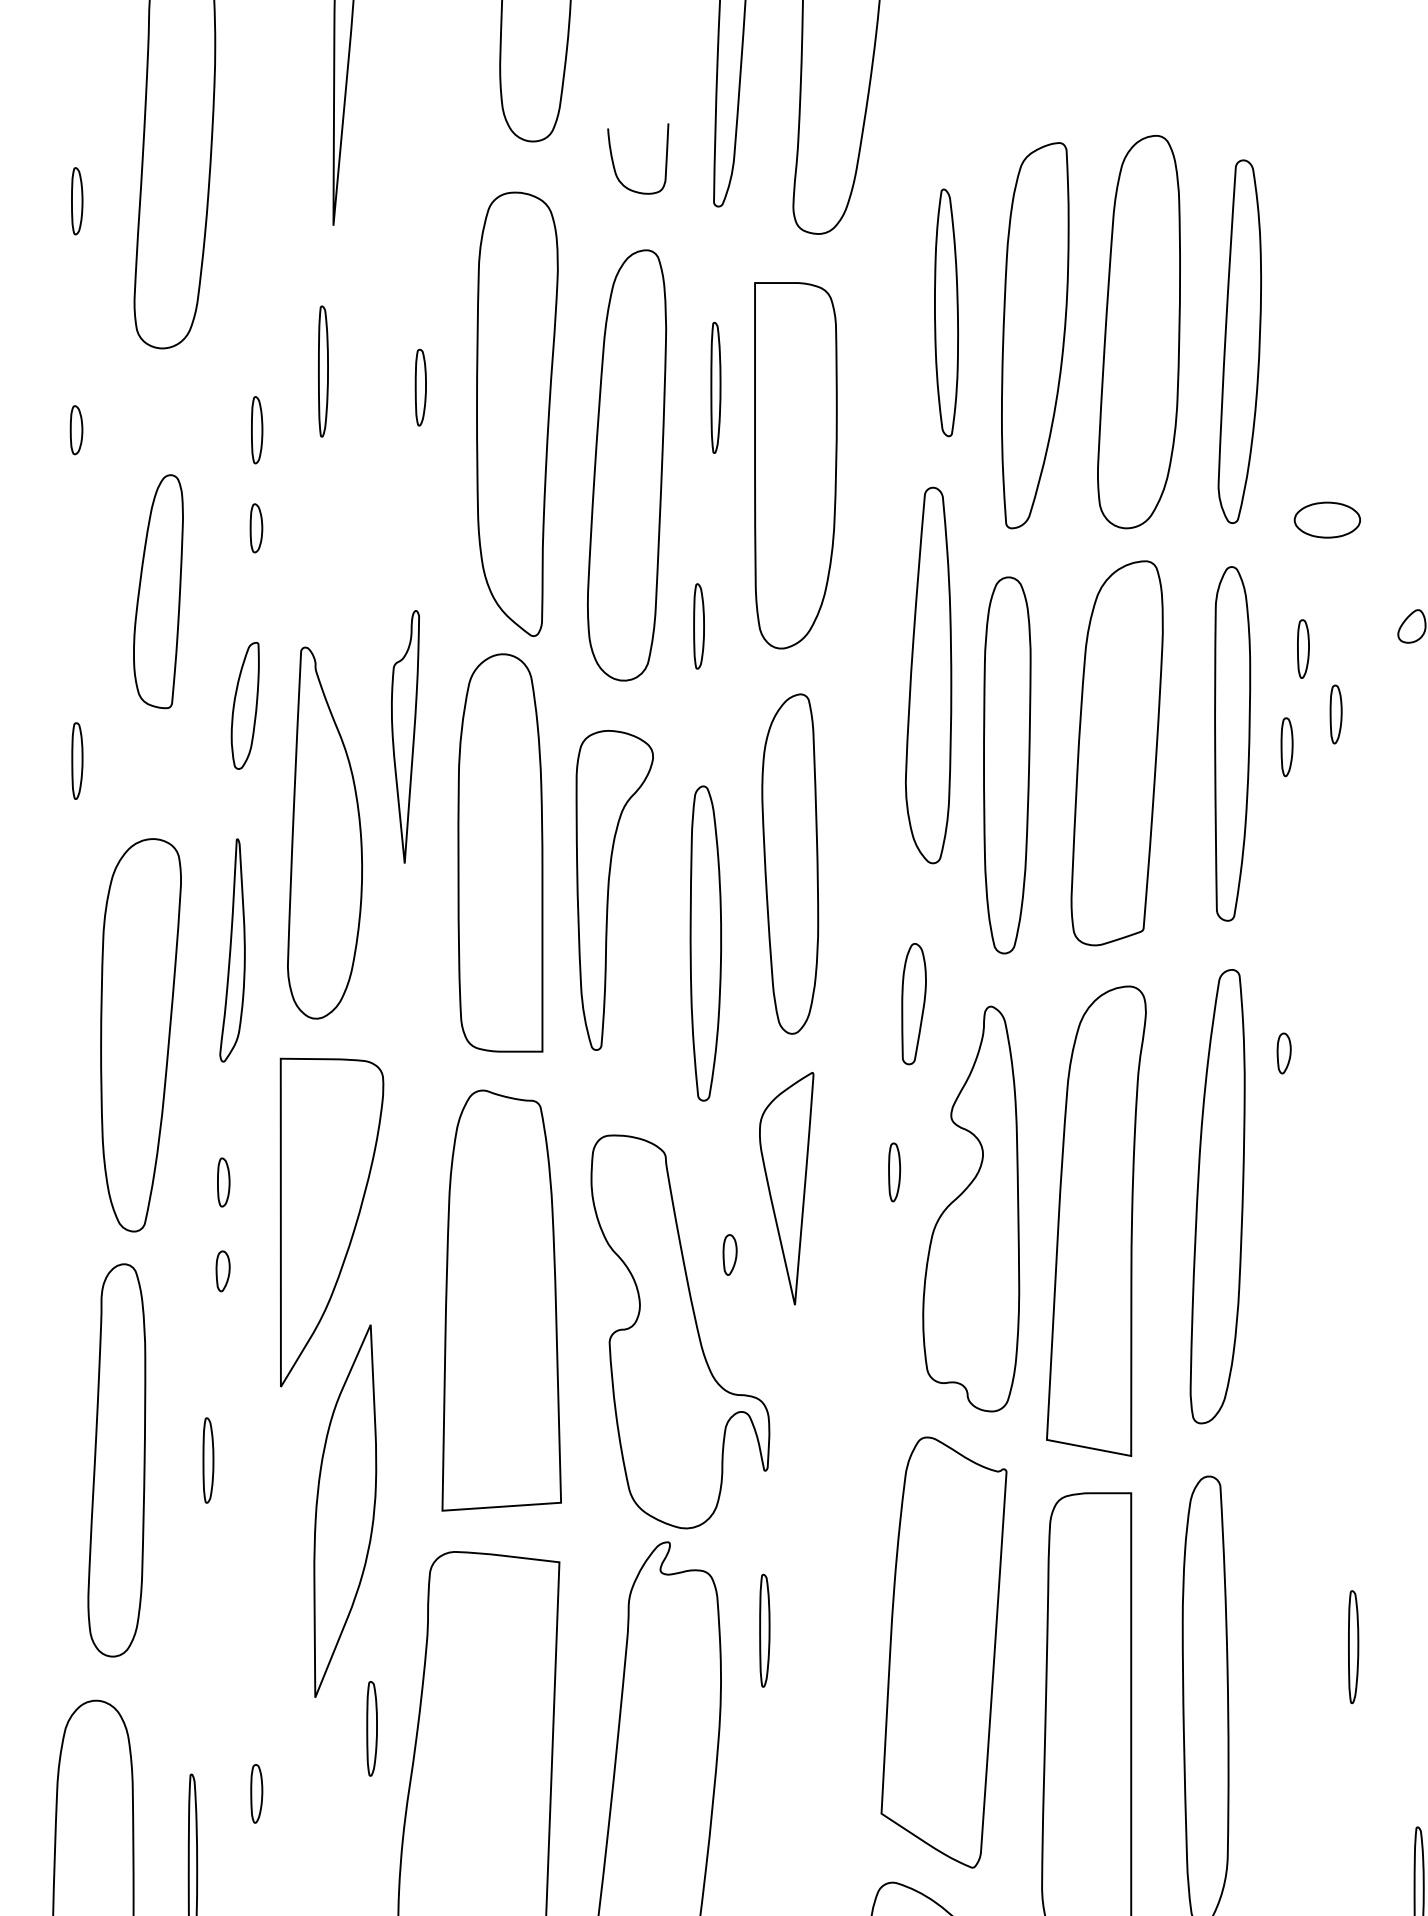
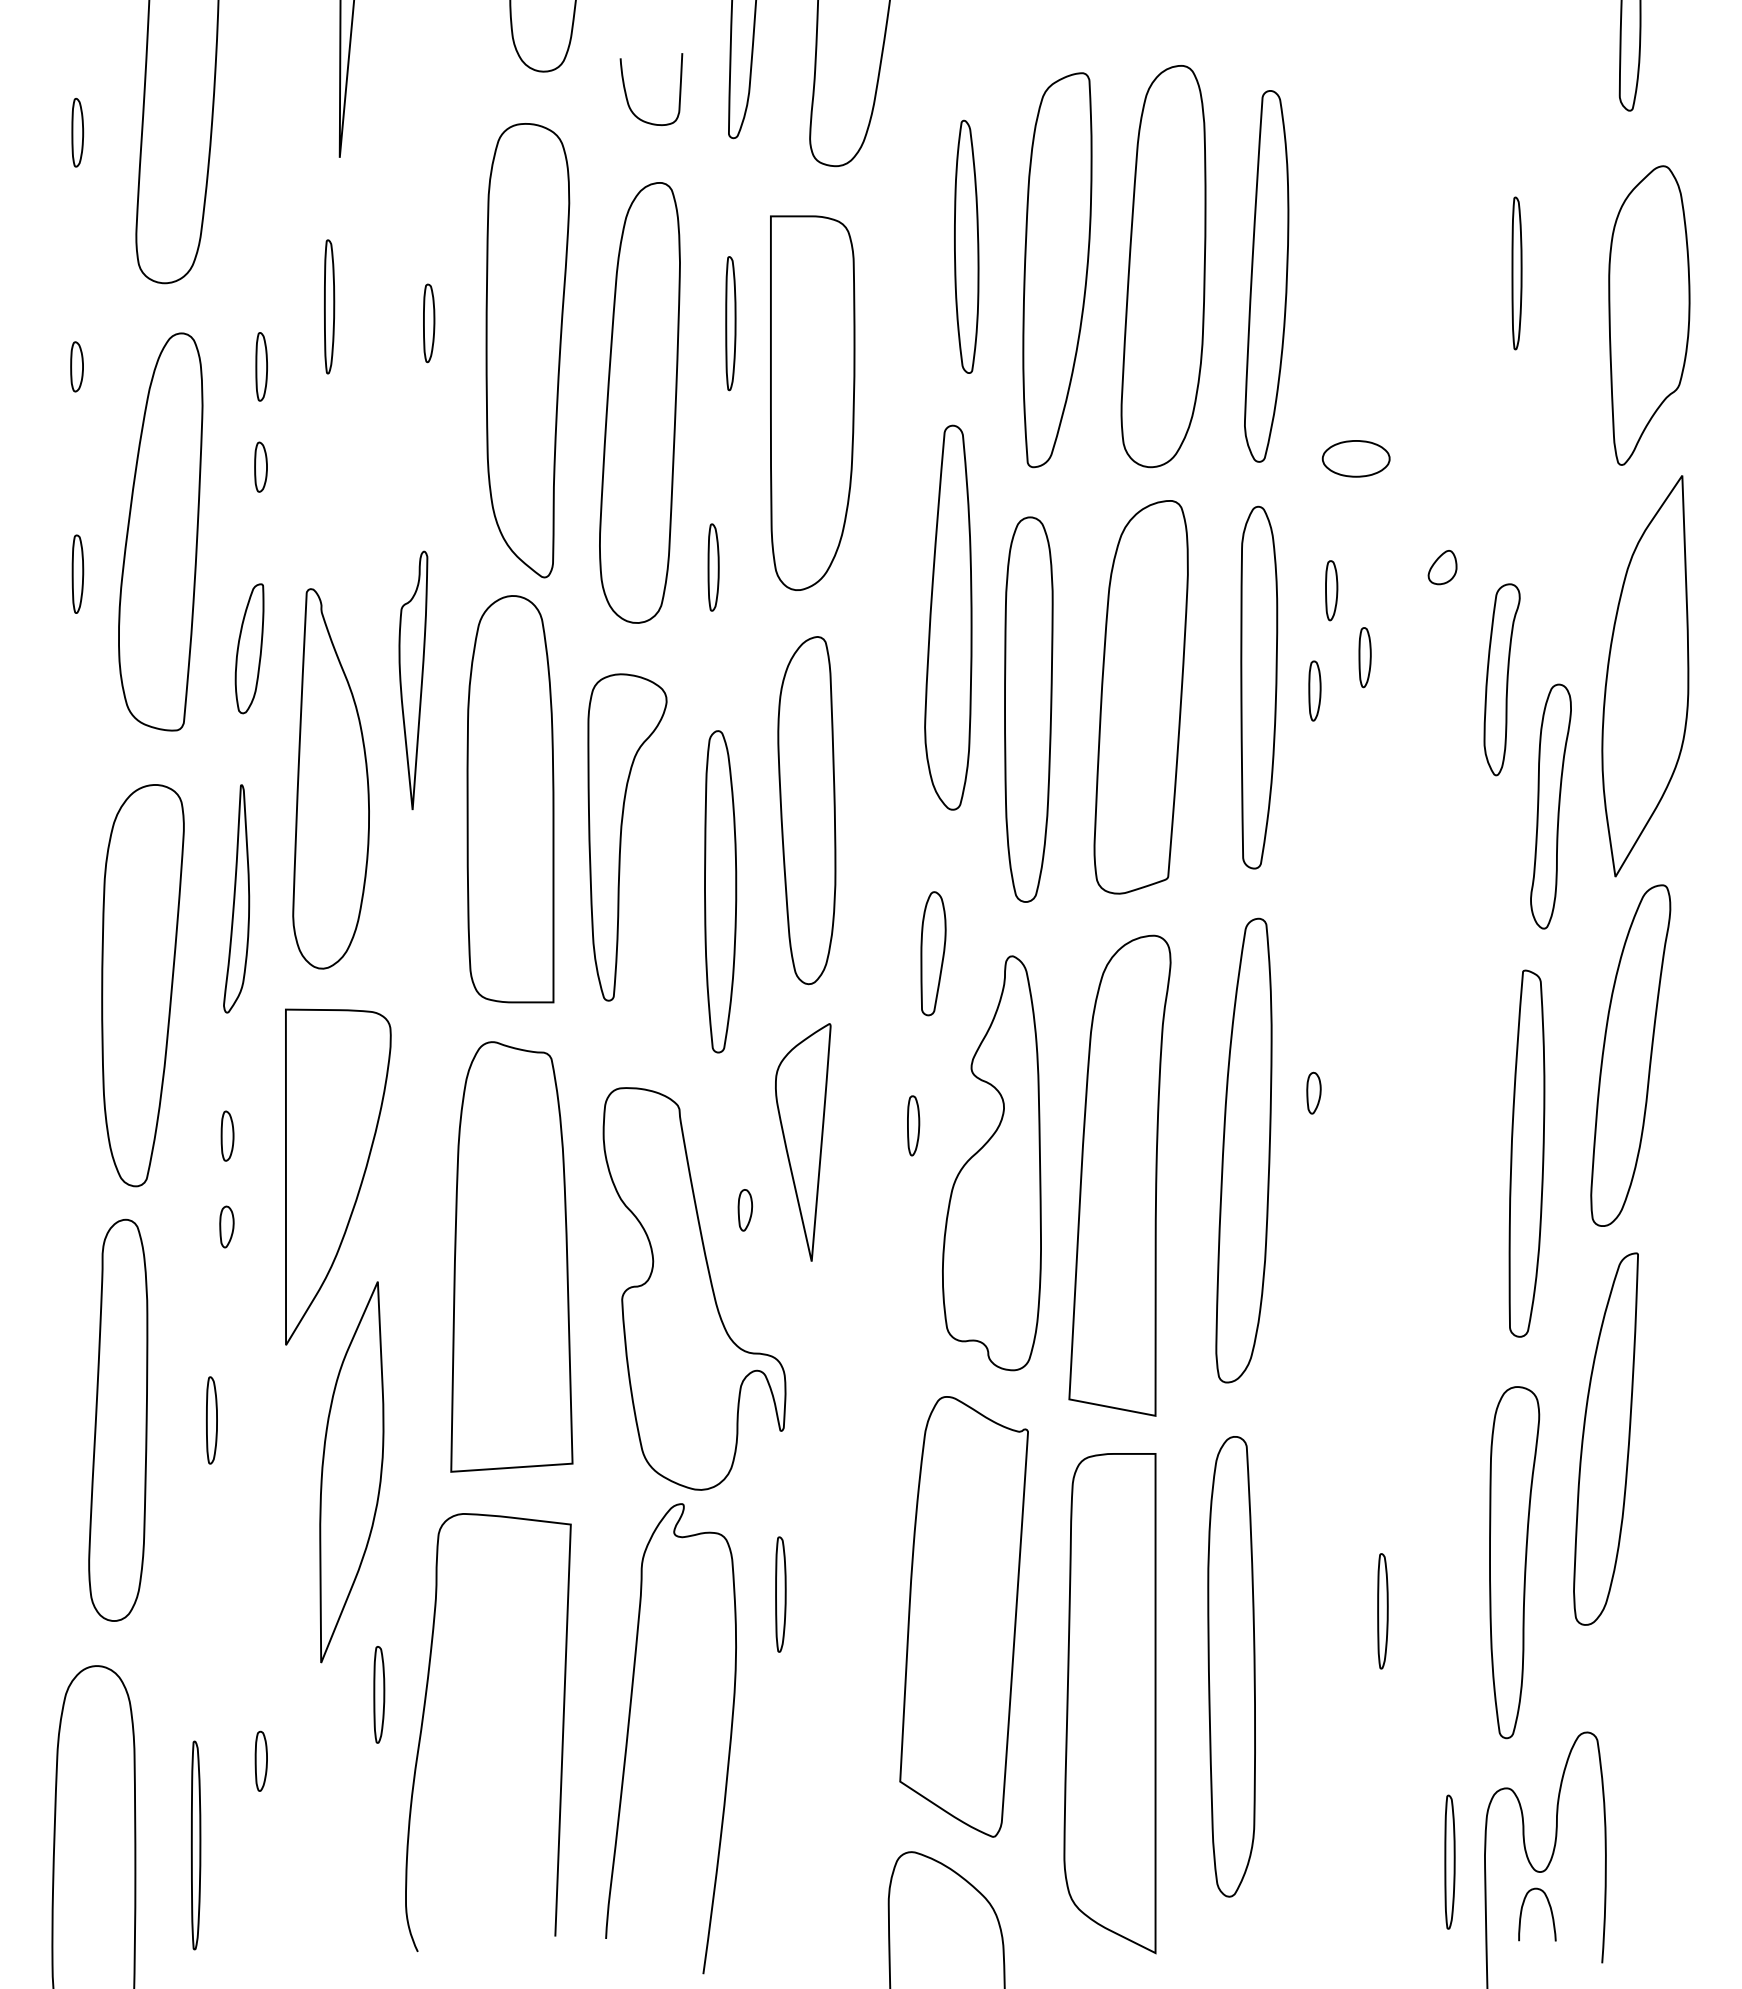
part: (158, 591) -> (160, 531), size x1.67
part: (76, 760) -> (77, 573), moved
part: (1283, 1052) -> (1313, 1092), moved

